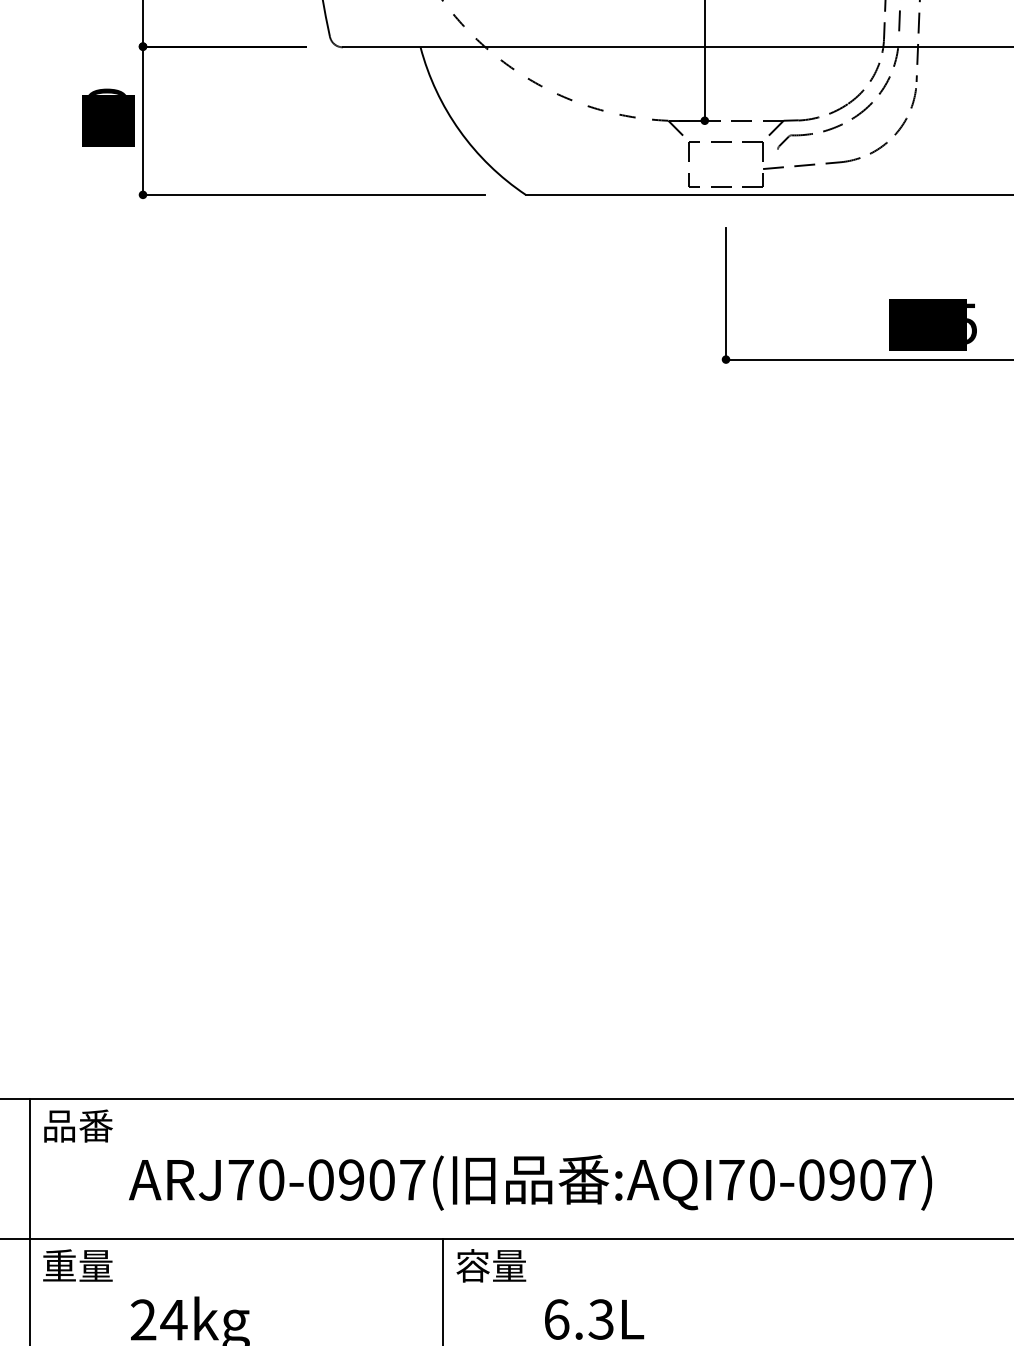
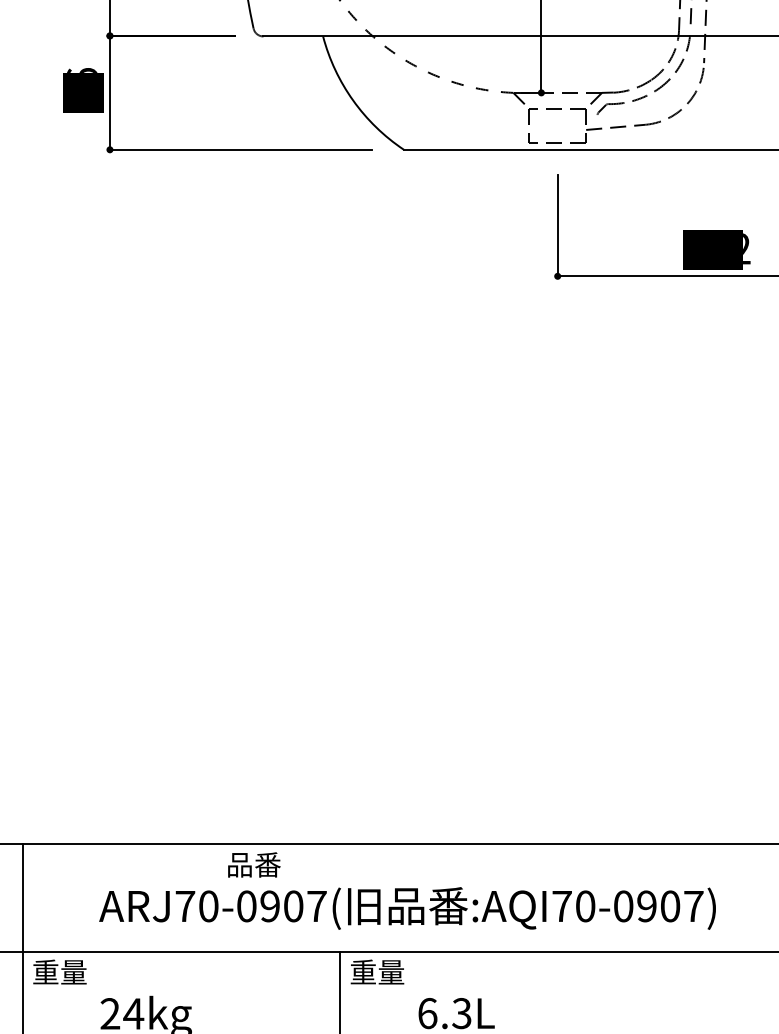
text: (107, 91) -> (82, 70), 90 -> 76
text: (971, 323) -> (746, 248), 245 -> 262
text: (78, 1125) -> (254, 864), moved
text: (473, 1266) -> (363, 972), 容量 -> 重量

